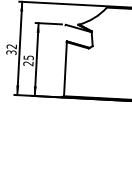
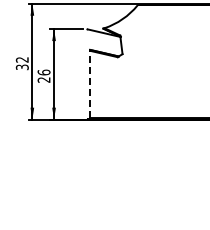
text: (28, 57) -> (43, 72), 25 -> 26
line: (65, 69) -> (90, 84), solid -> dashed

